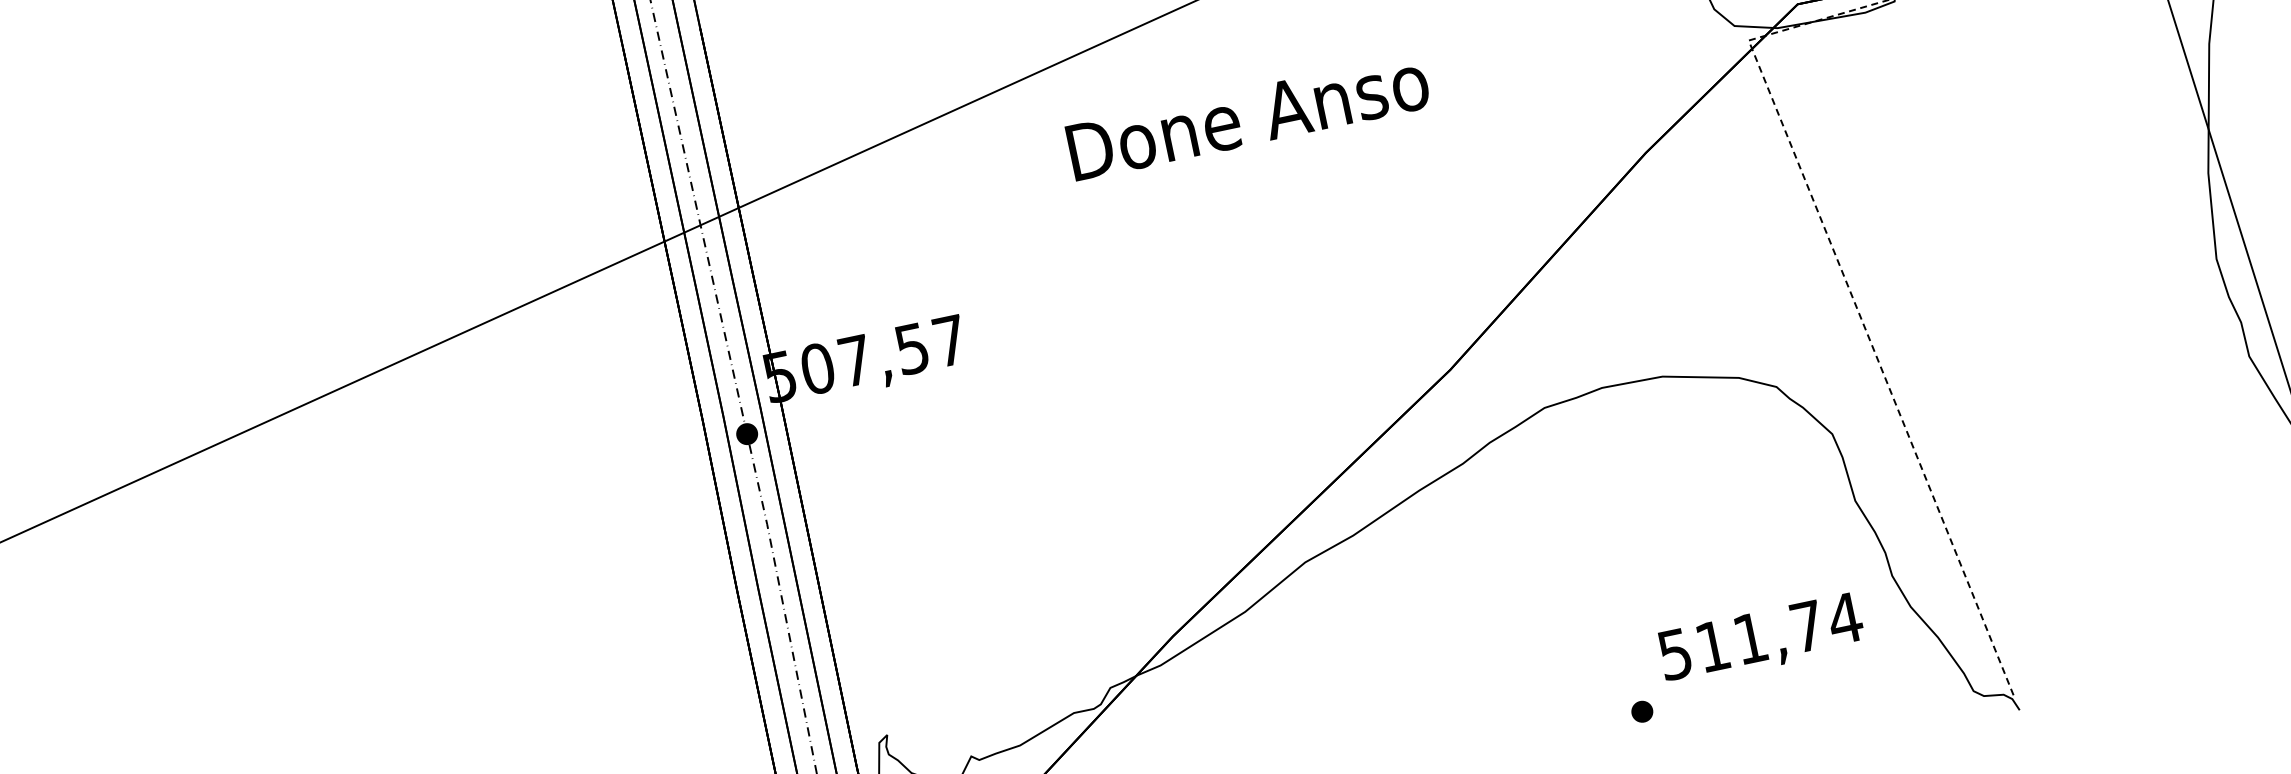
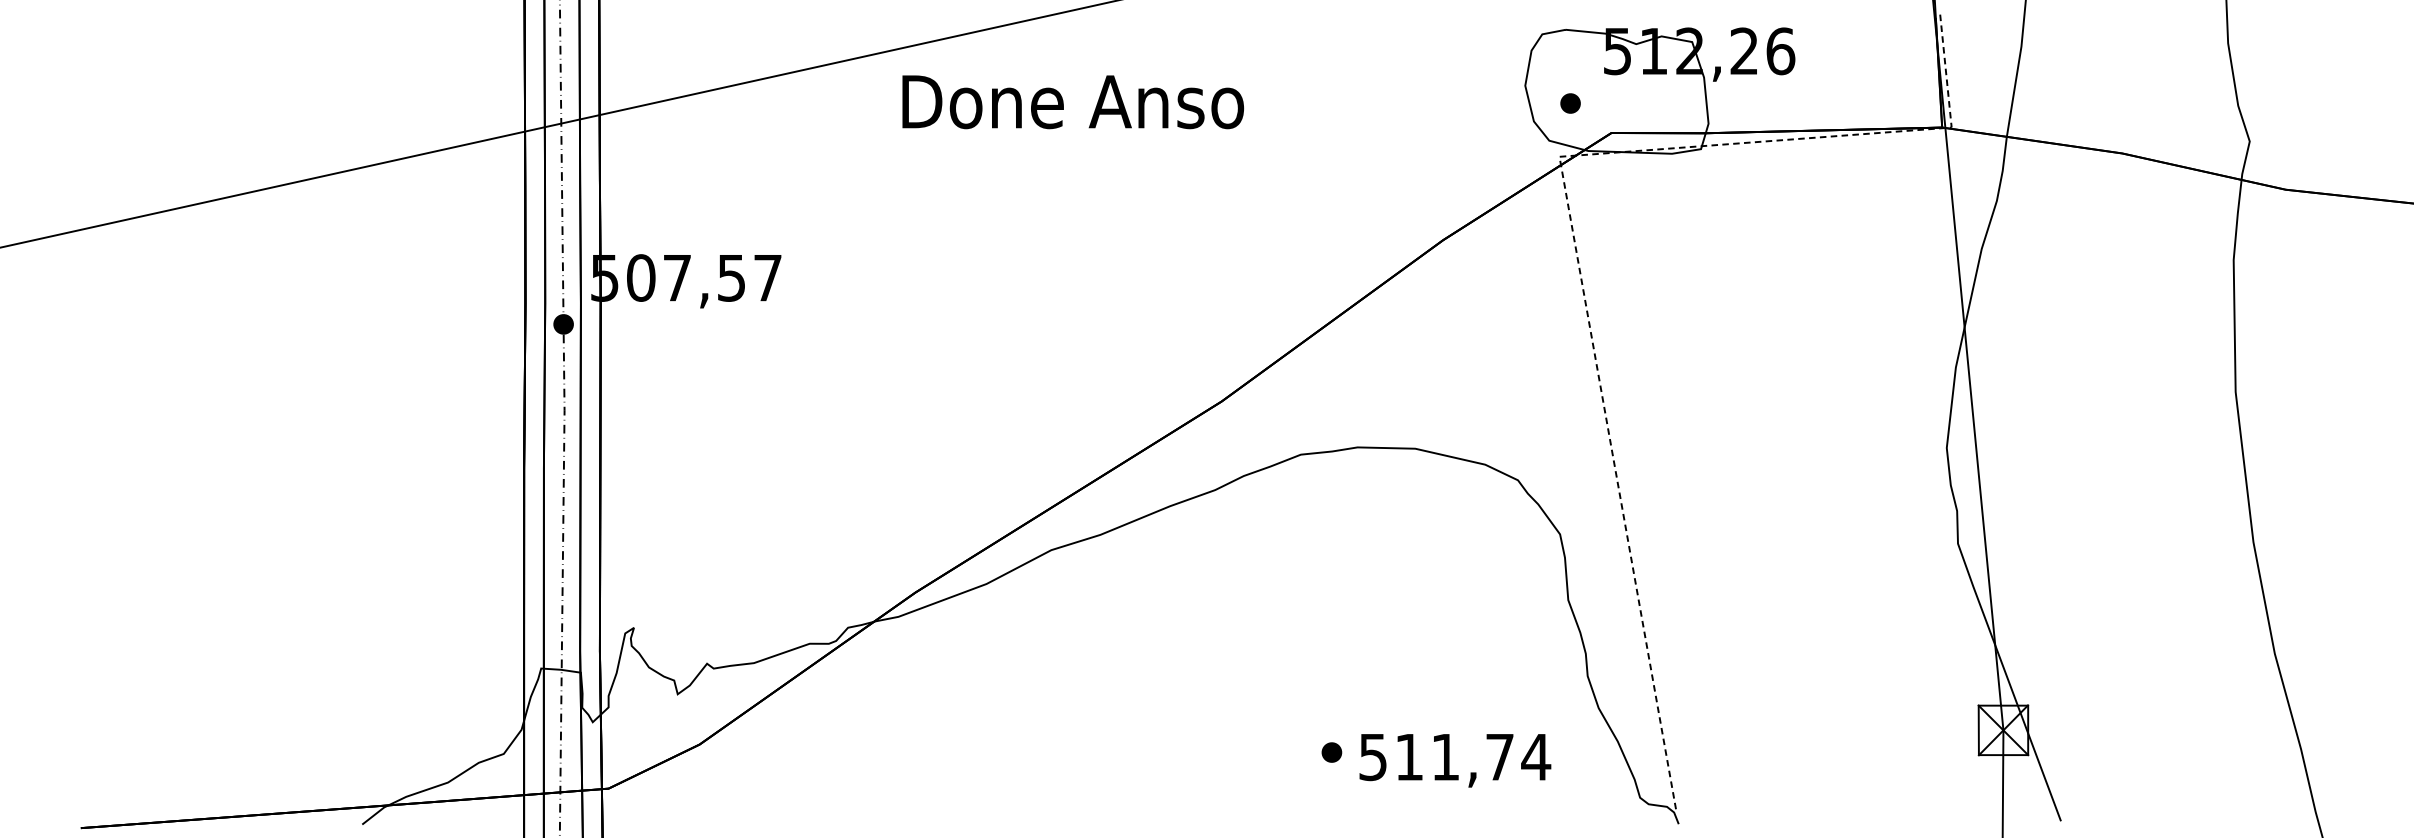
text: (1247, 117) -> (1072, 102), moved
text: (1761, 639) -> (1455, 760), moved

